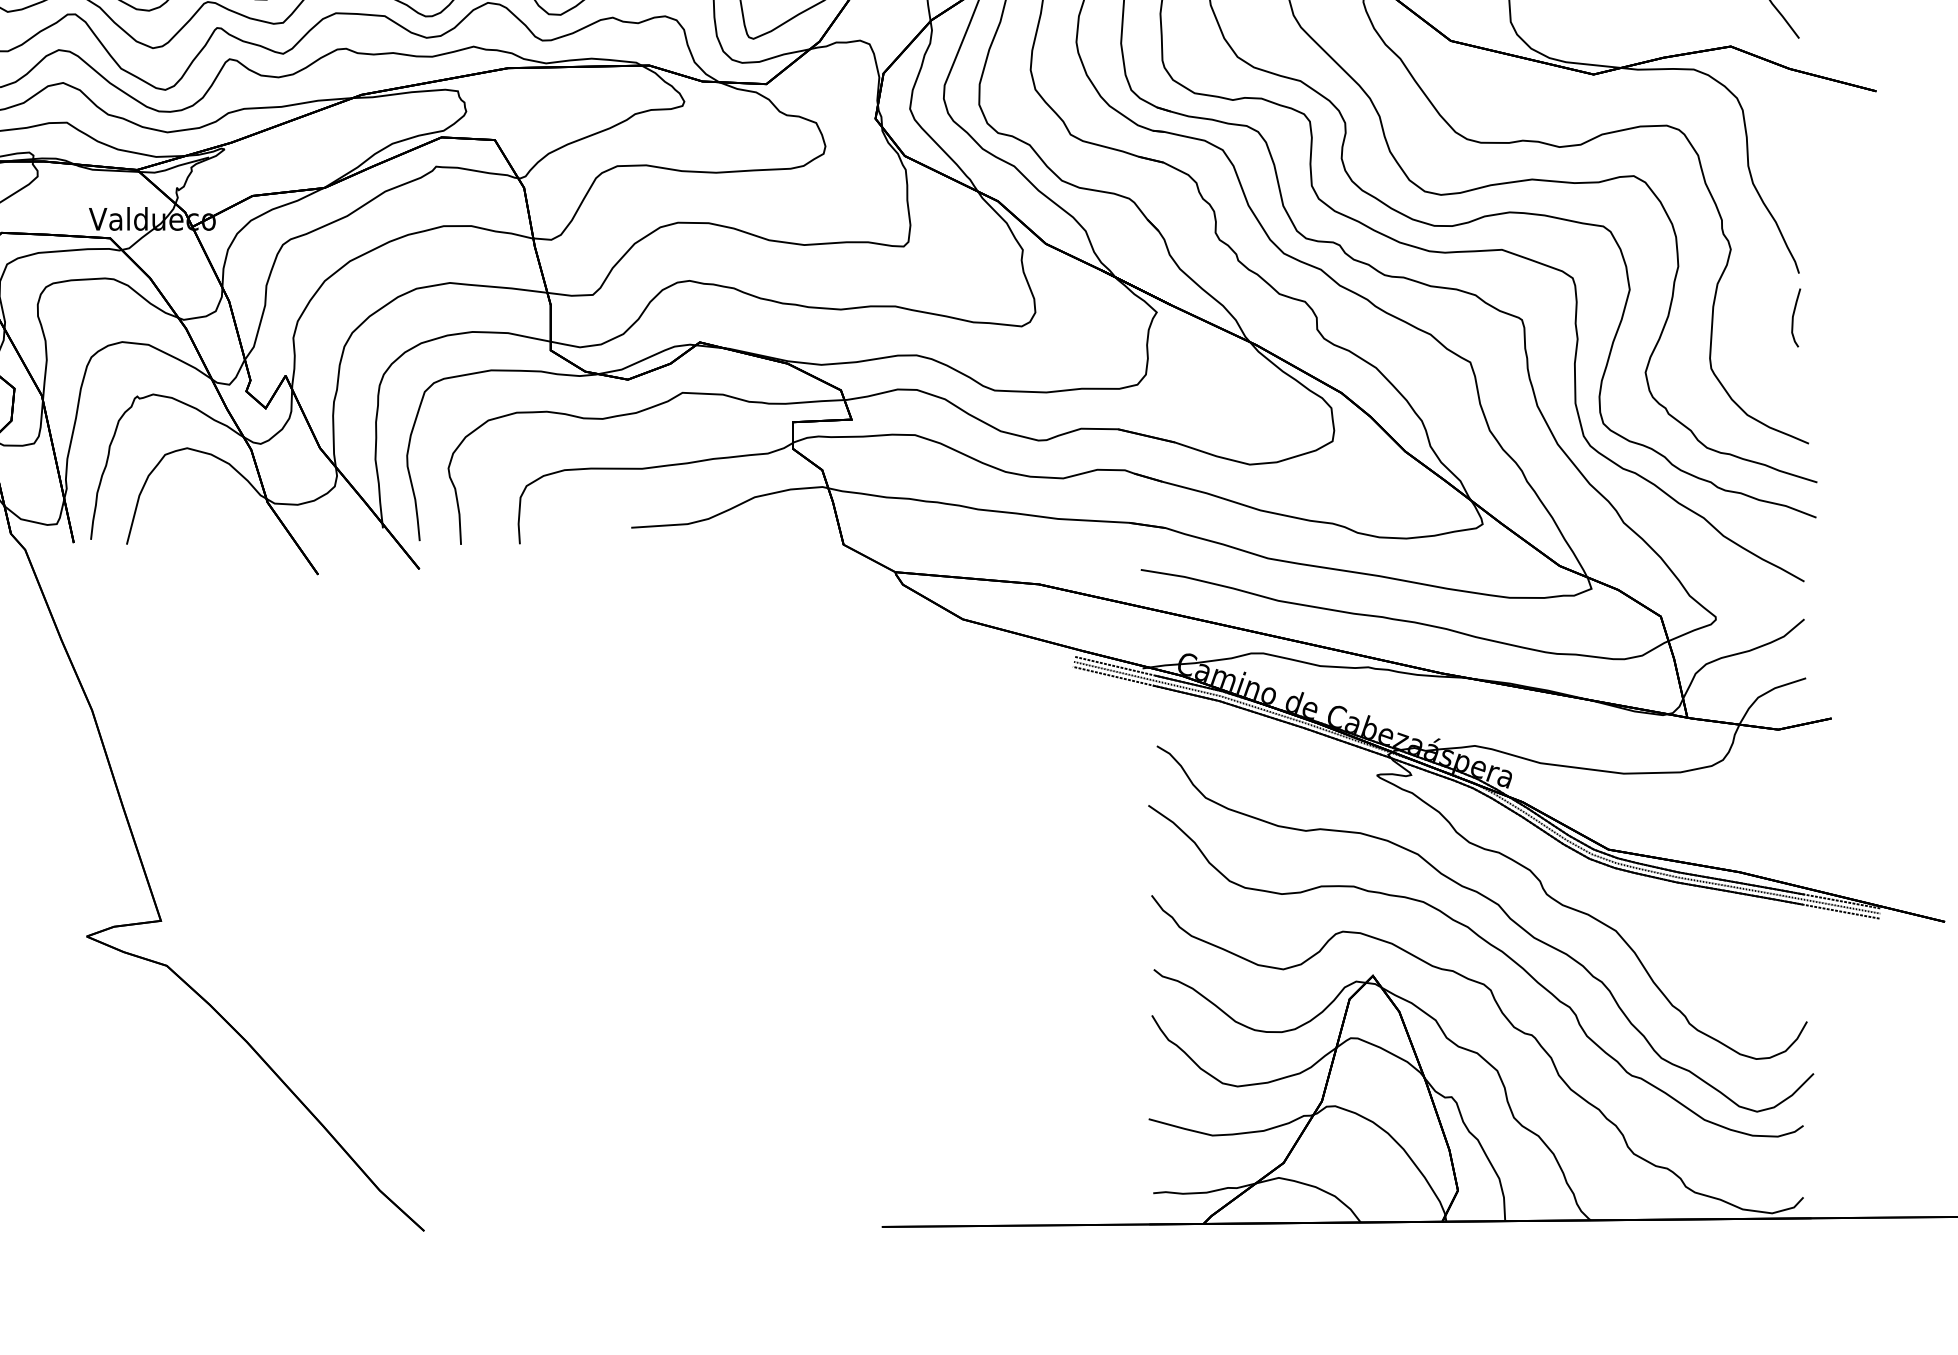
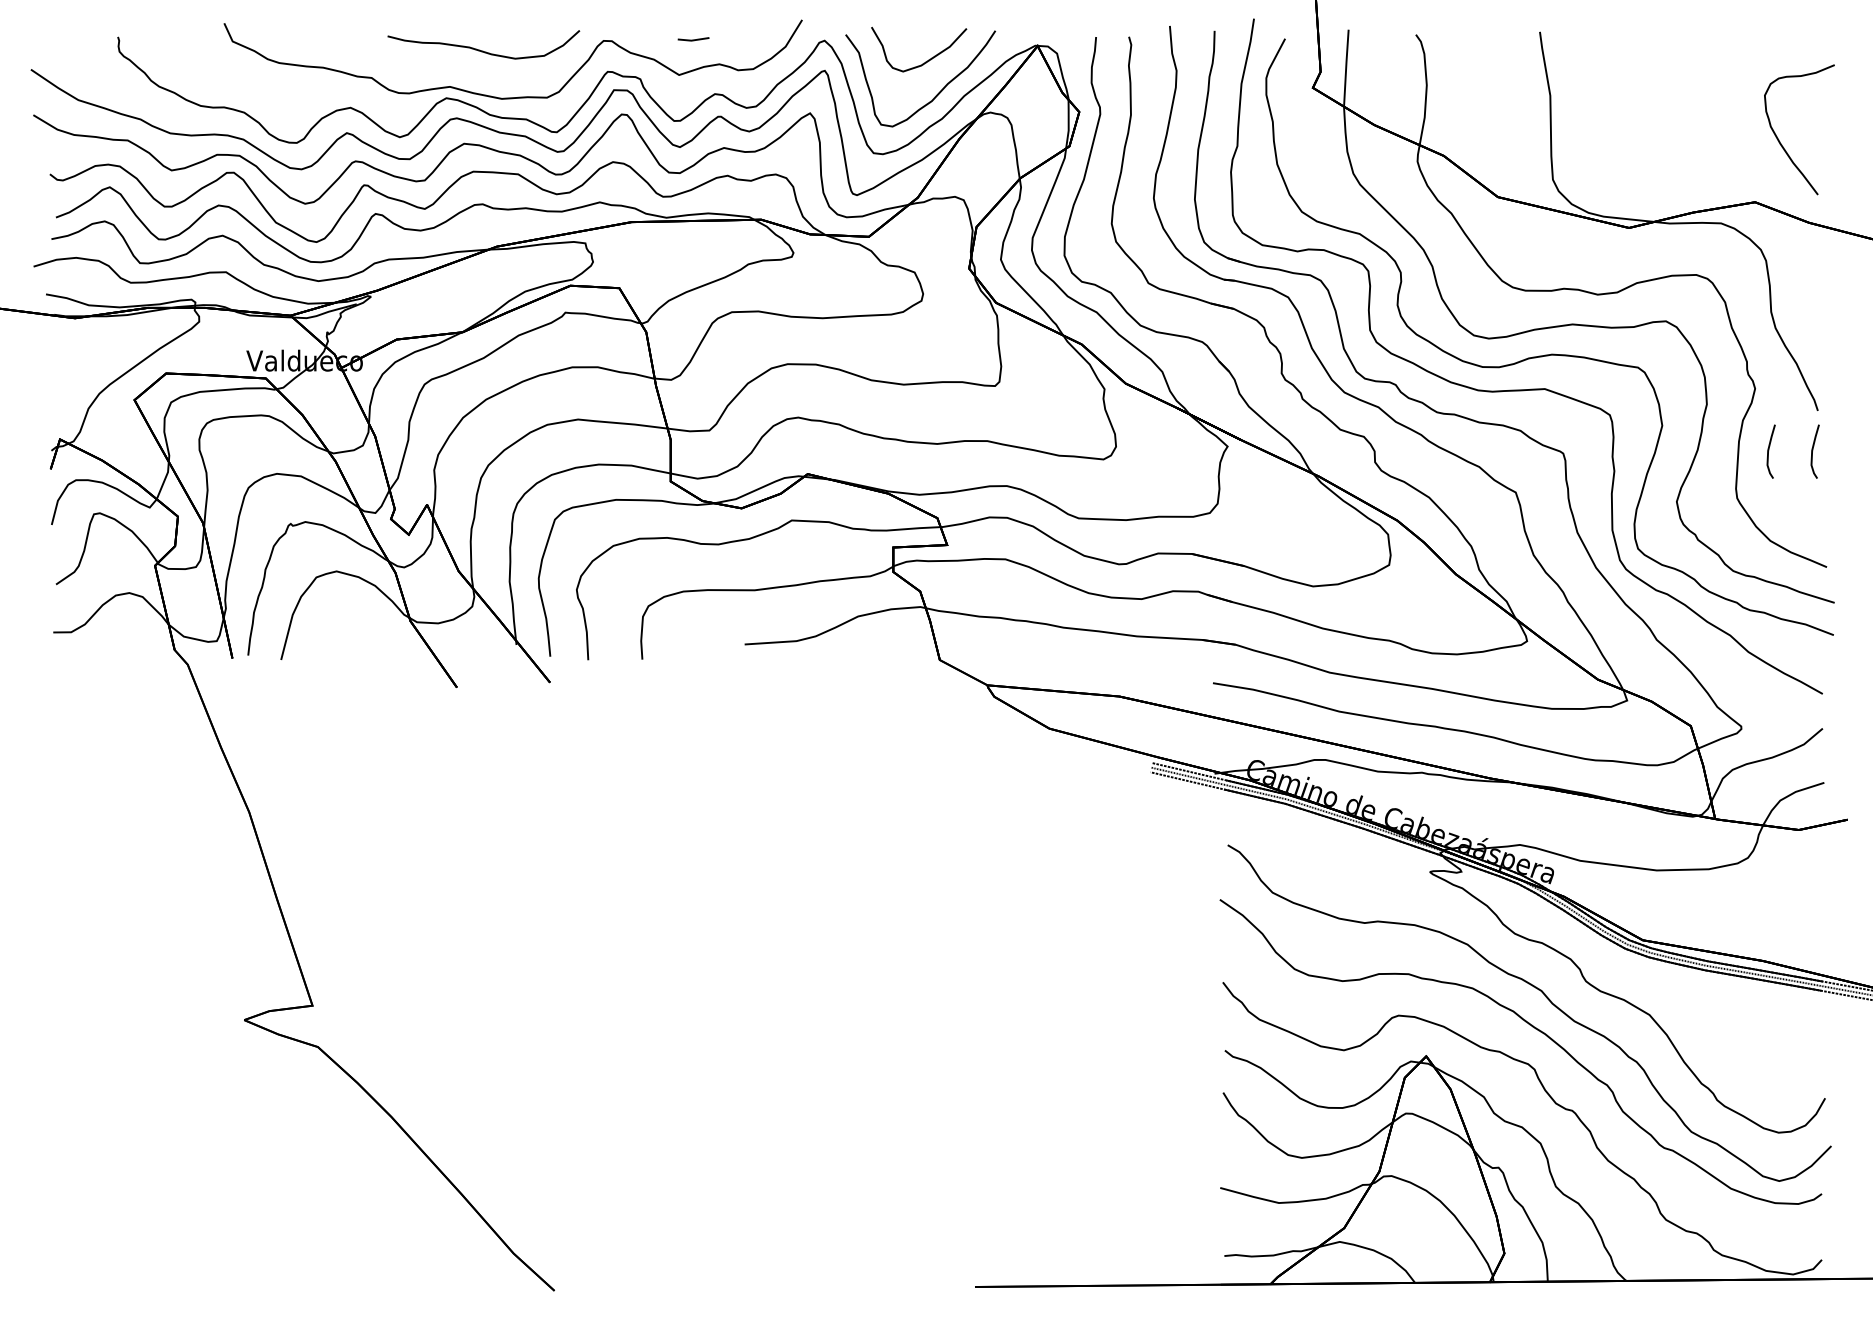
curve: (1746, 316) -> (1769, 450), added

